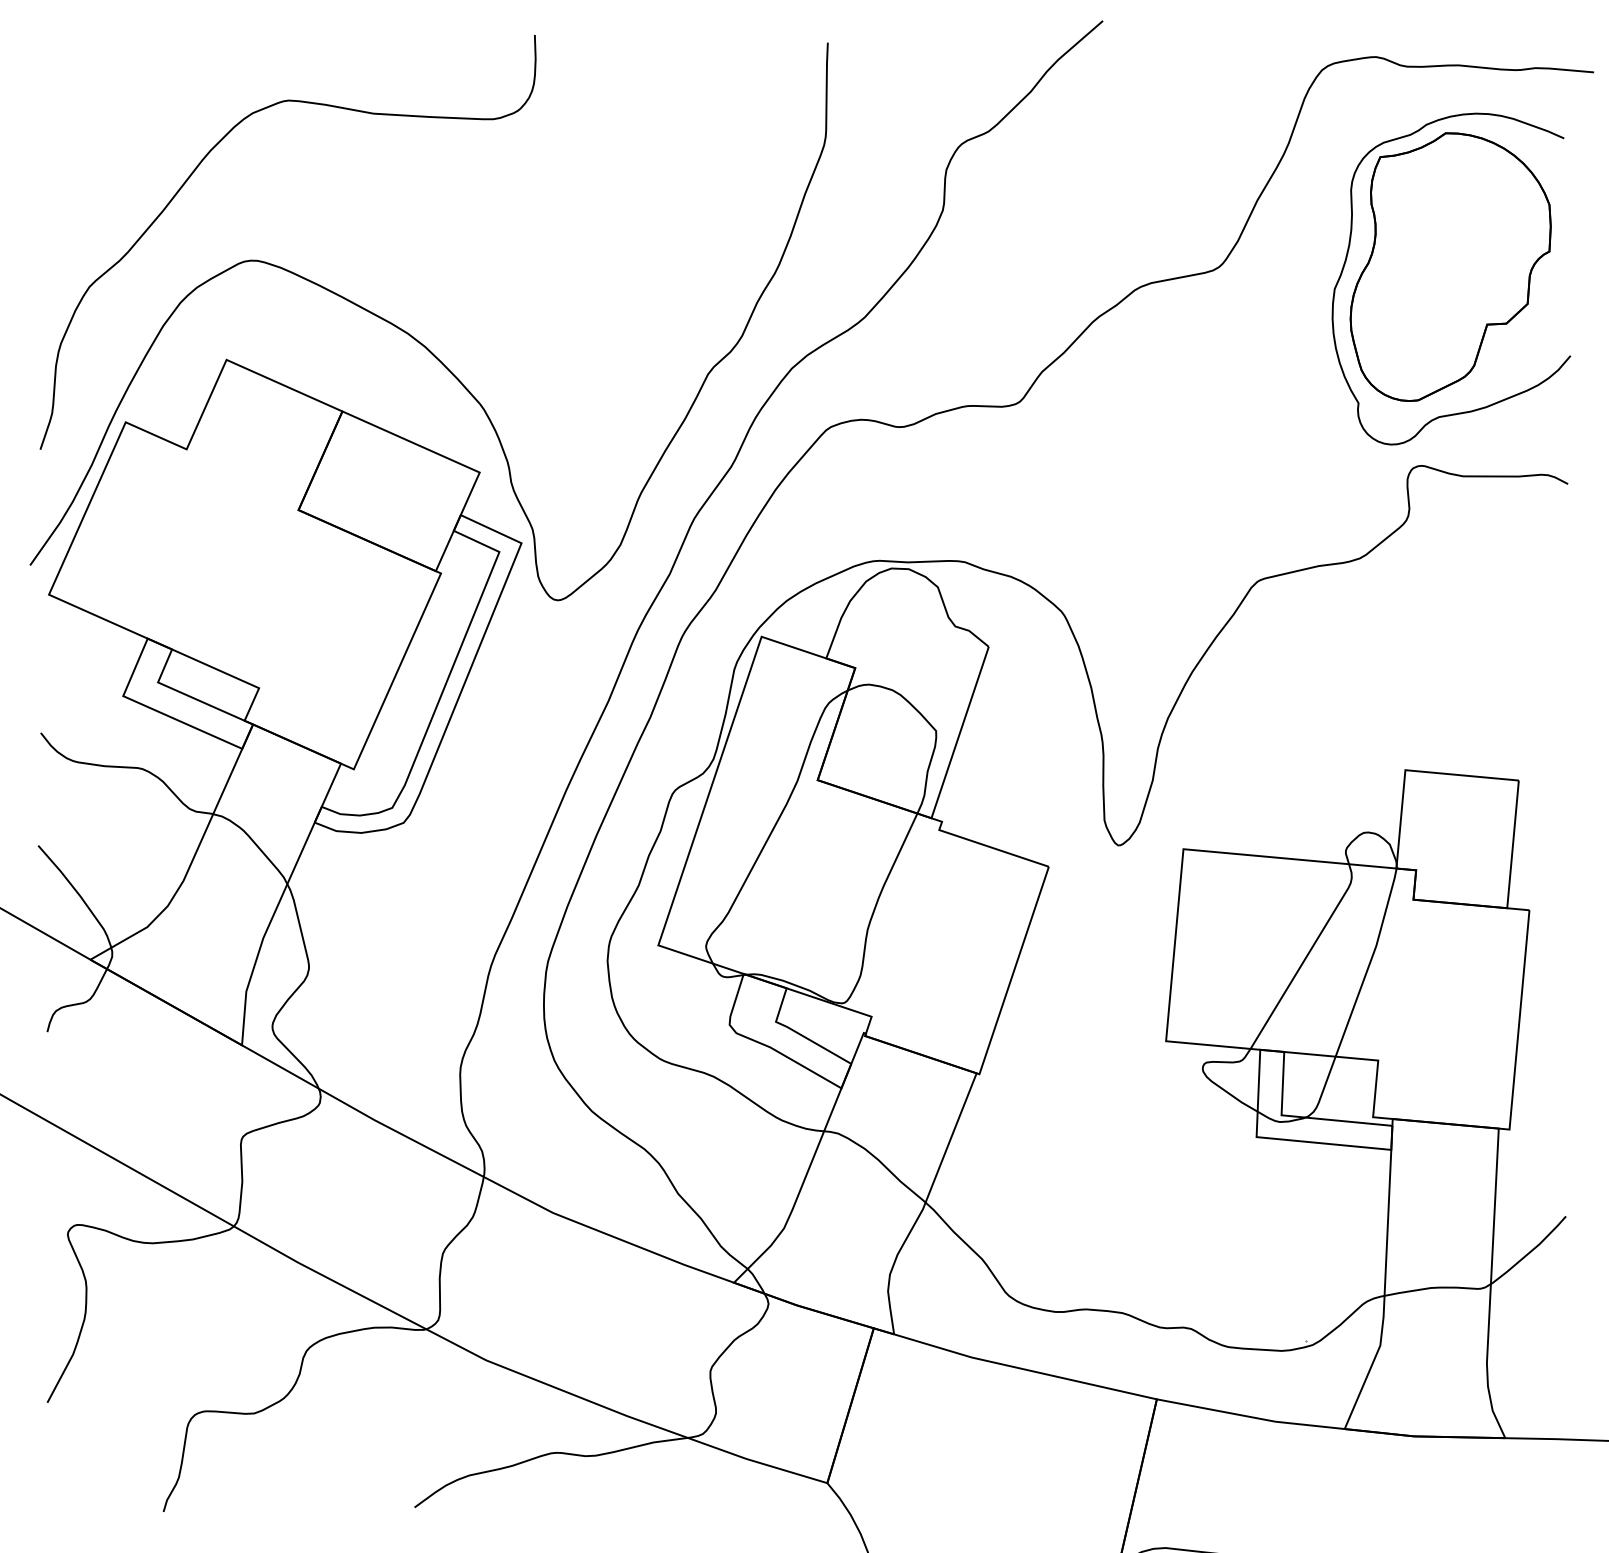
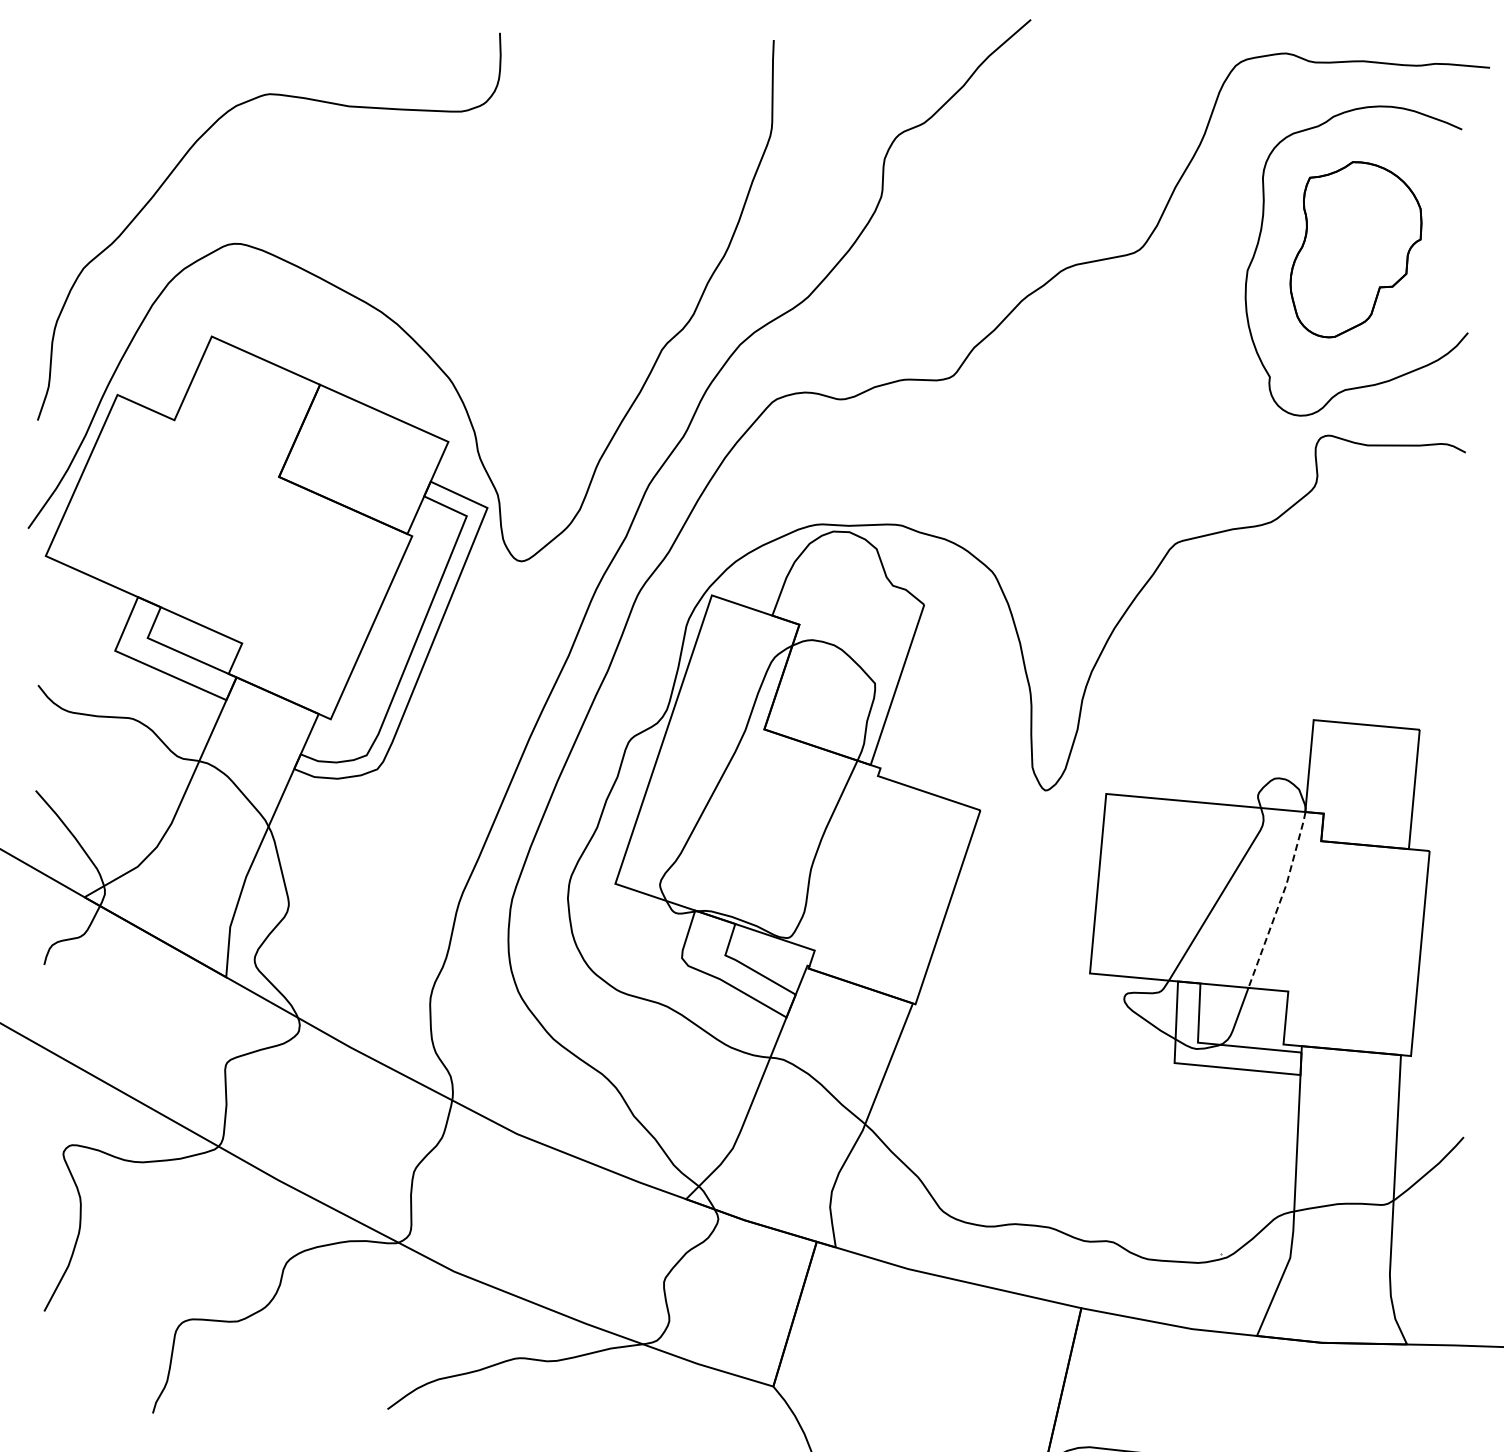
part: (1450, 266) -> (1355, 249), size x0.7
line: (1369, 963) -> (1280, 900), solid -> dashed

